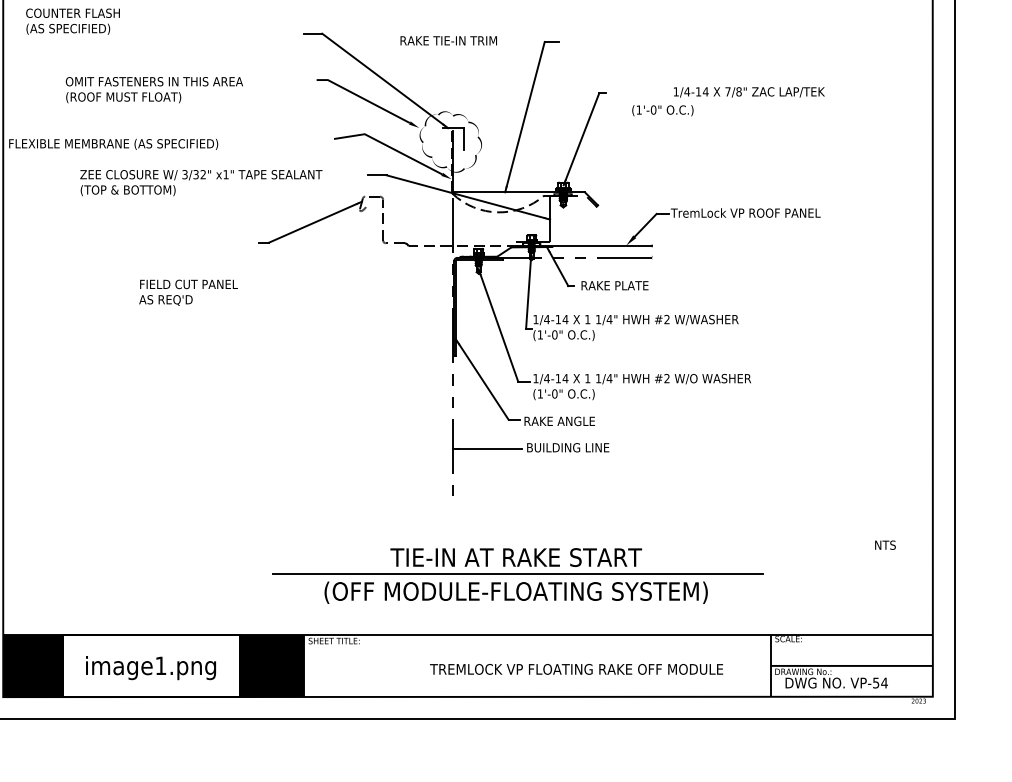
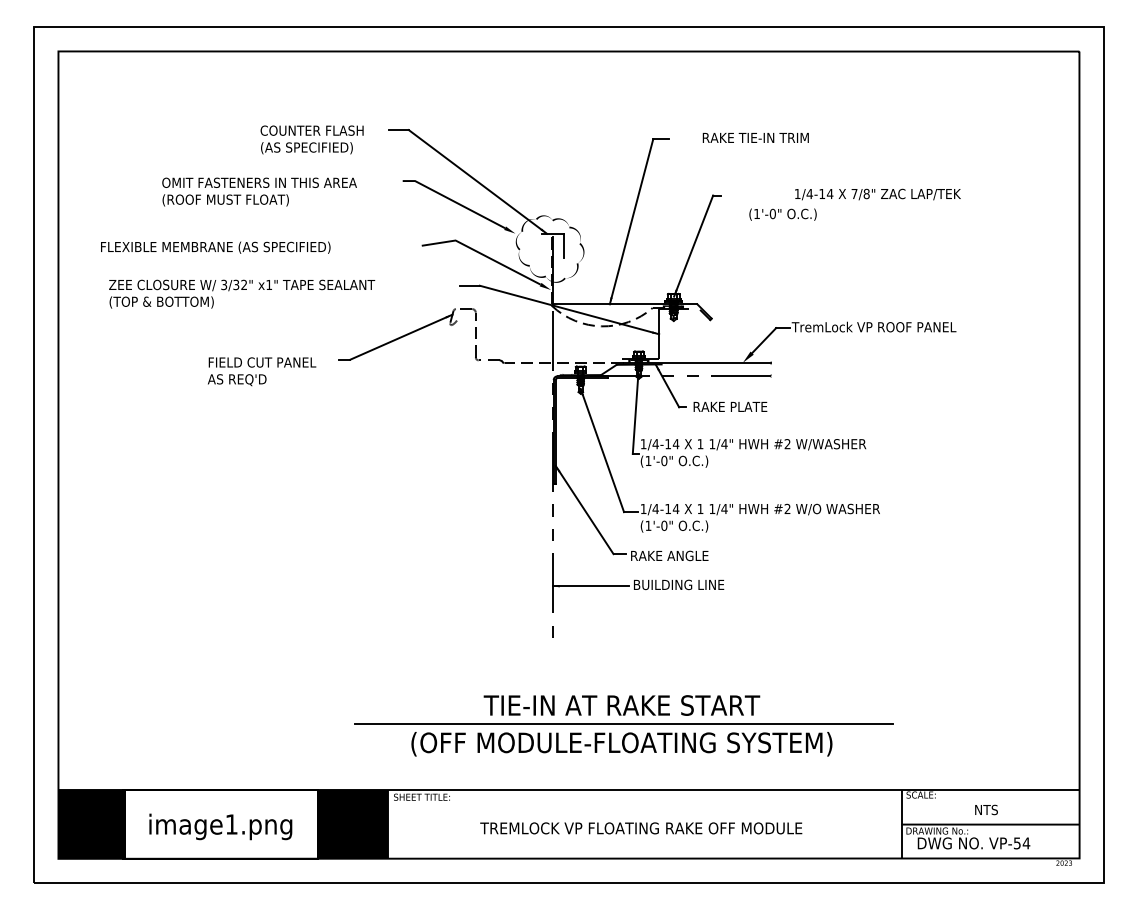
text: (72, 21) -> (311, 139), moved
text: (448, 40) -> (755, 137), moved
text: (154, 89) -> (259, 191), moved
text: (113, 144) -> (215, 247), moved
text: (201, 182) -> (242, 293), moved
text: (188, 292) -> (262, 371), moved
text: (885, 544) -> (986, 809), moved
text: (576, 669) -> (641, 828), moved

